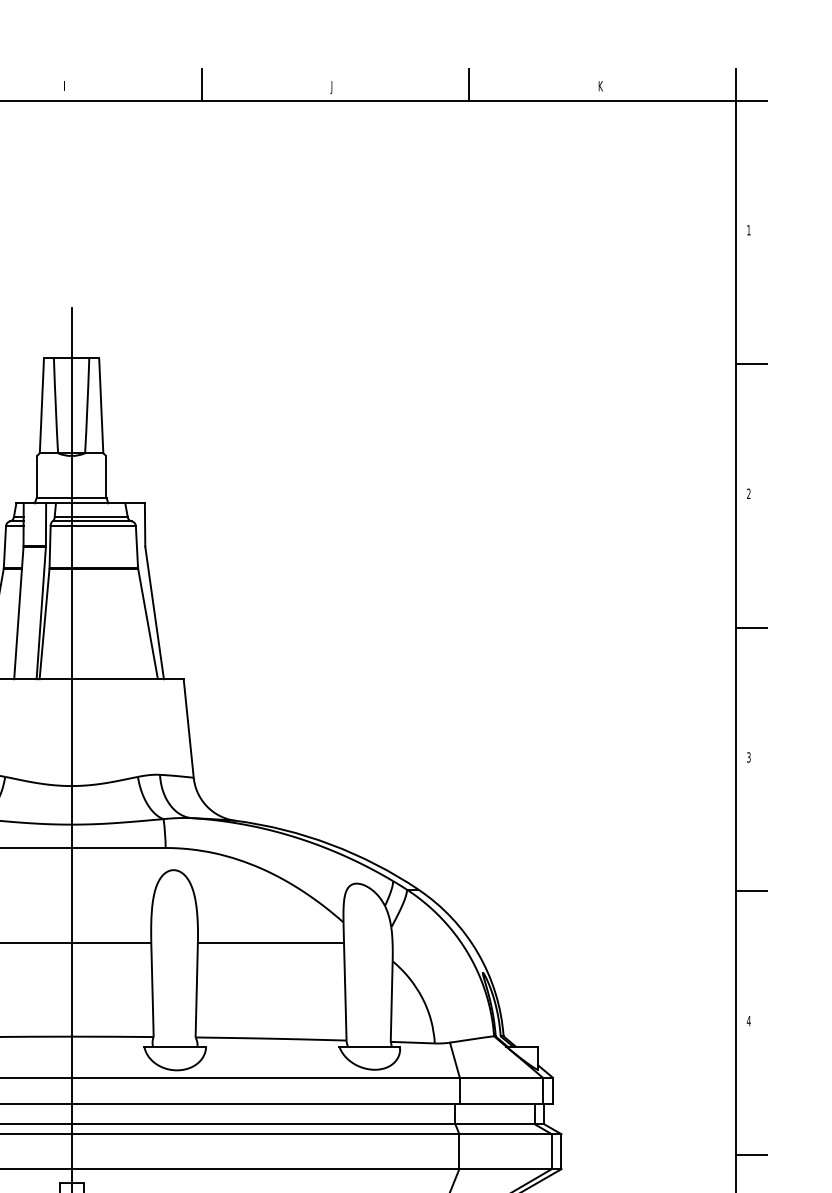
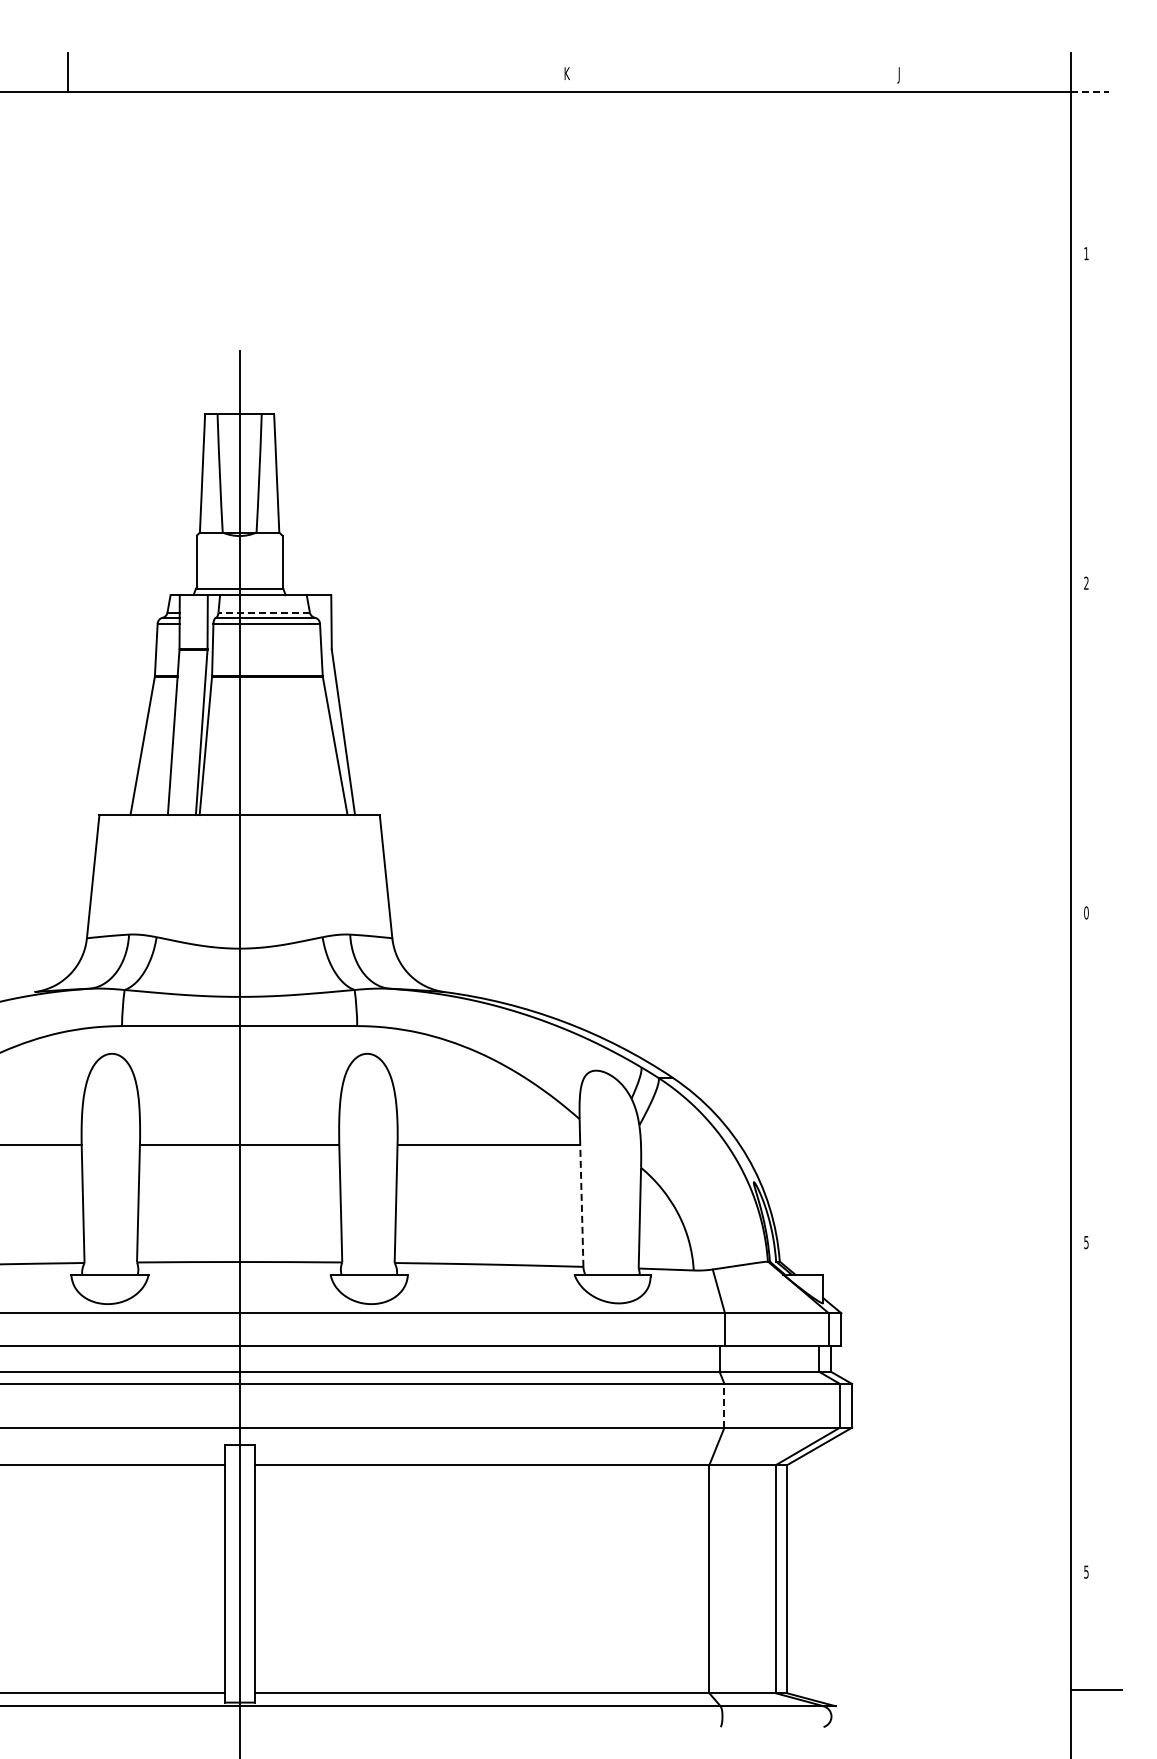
line: (201, 84) -> (402, 71), removed
line: (468, 84) -> (736, 71), removed
text: (333, 87) -> (566, 75), J -> K
text: (600, 87) -> (900, 75), K -> J
line: (752, 100) -> (1090, 91), solid -> dashed
line: (751, 363) -> (1089, 420), removed
line: (91, 517) -> (264, 612), solid -> dashed
line: (751, 627) -> (1089, 750), removed
text: (748, 757) -> (1086, 912), 3 -> 0
line: (751, 891) -> (1089, 1080), removed
line: (345, 992) -> (581, 1206), solid -> dashed
text: (748, 1021) -> (1085, 1242), 4 -> 5
line: (459, 1151) -> (724, 1405), solid -> dashed
line: (751, 1154) -> (1089, 1409), removed

